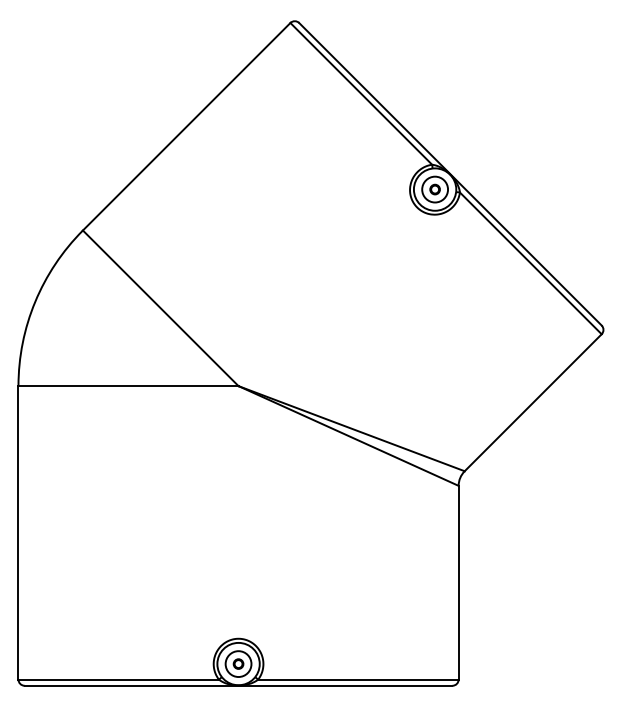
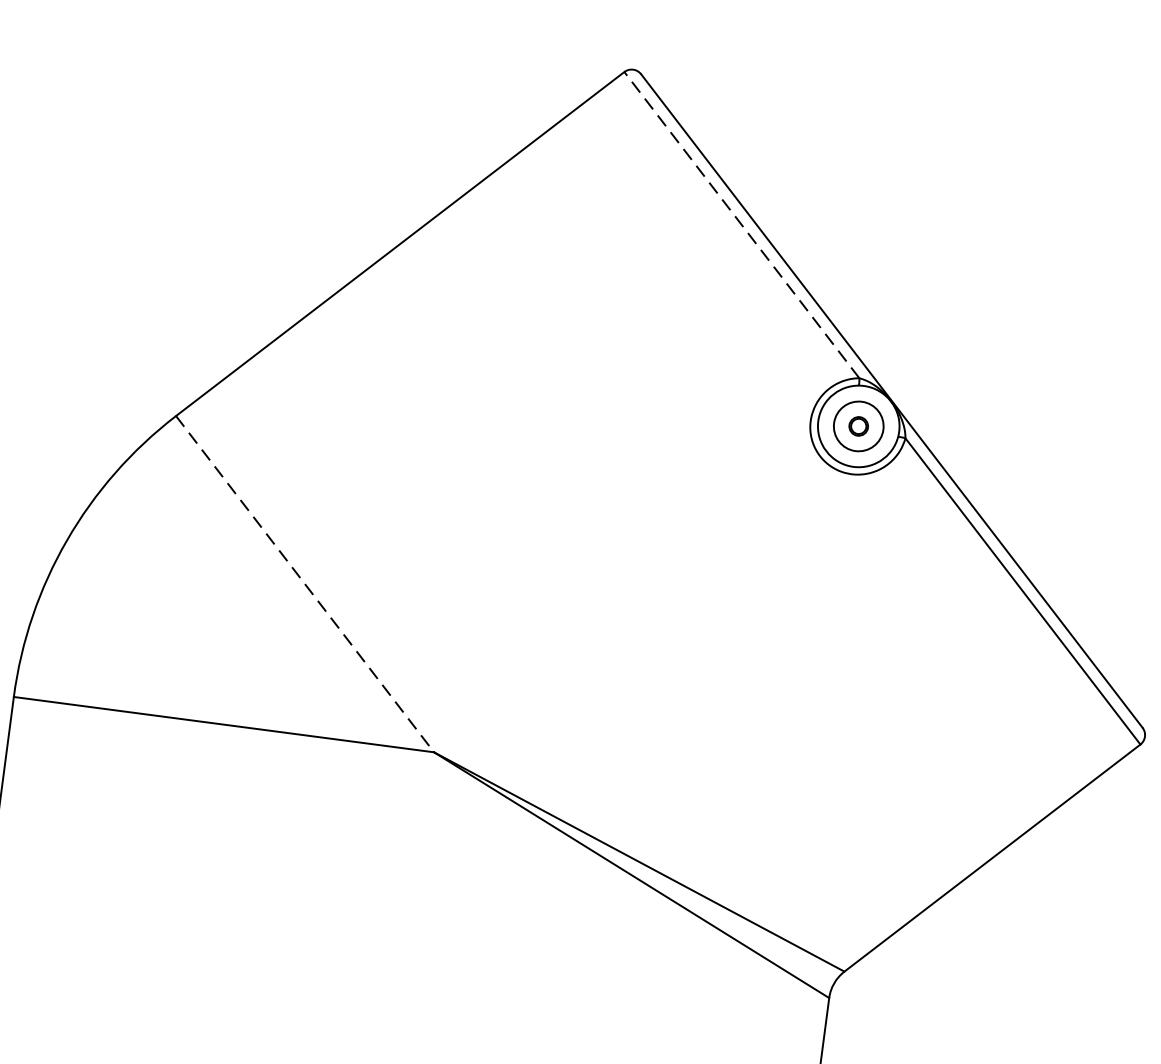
line: (360, 93) -> (740, 224), solid -> dashed
line: (161, 308) -> (306, 584), solid -> dashed

